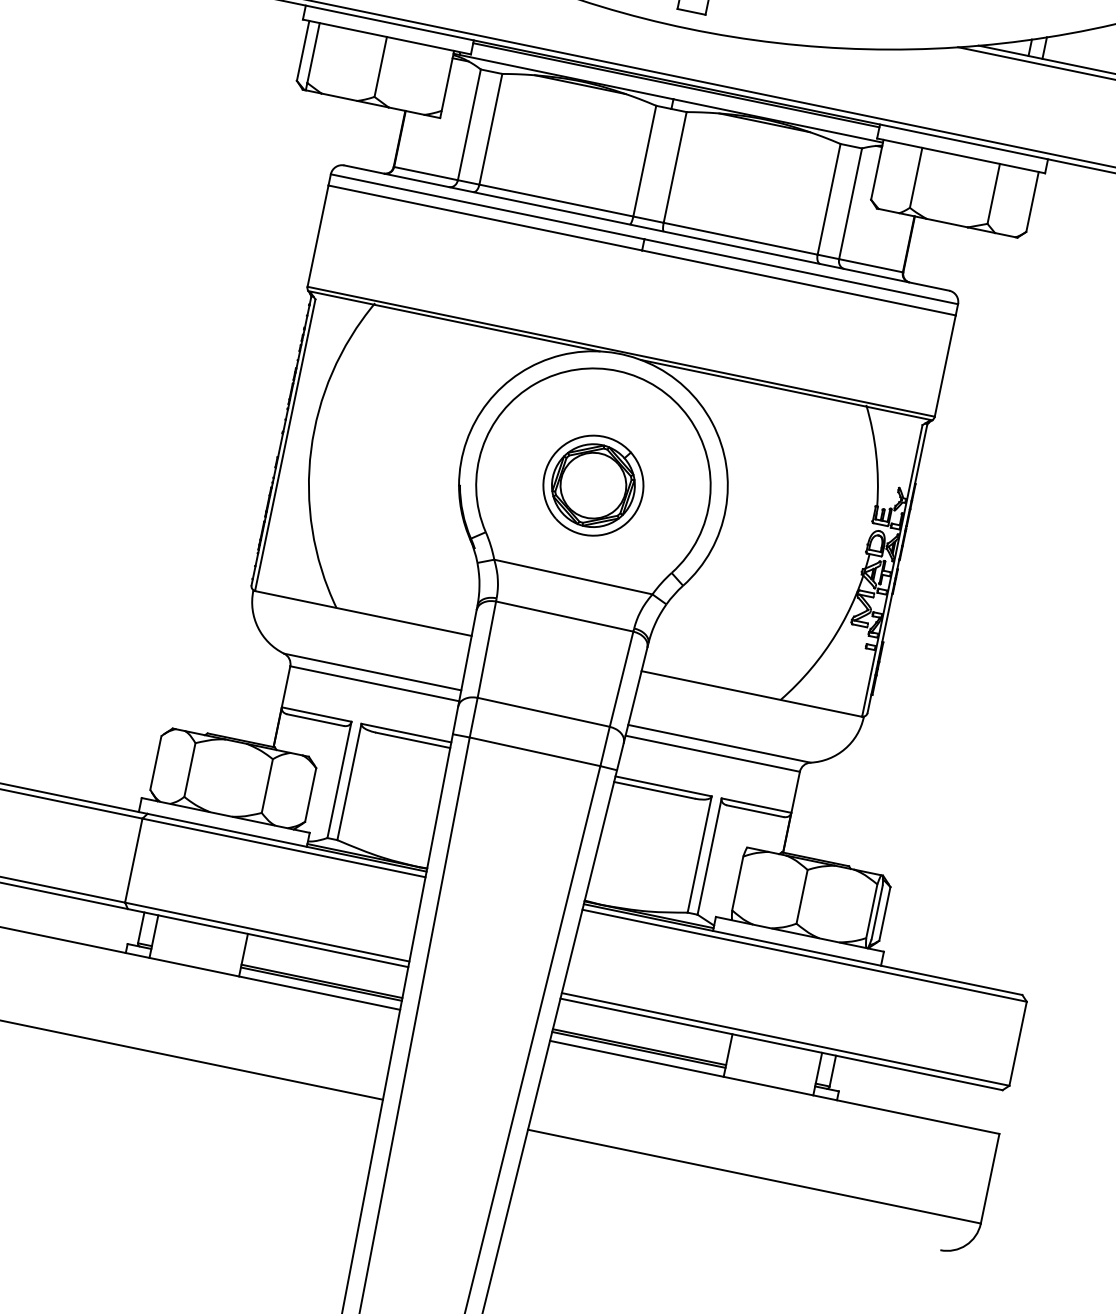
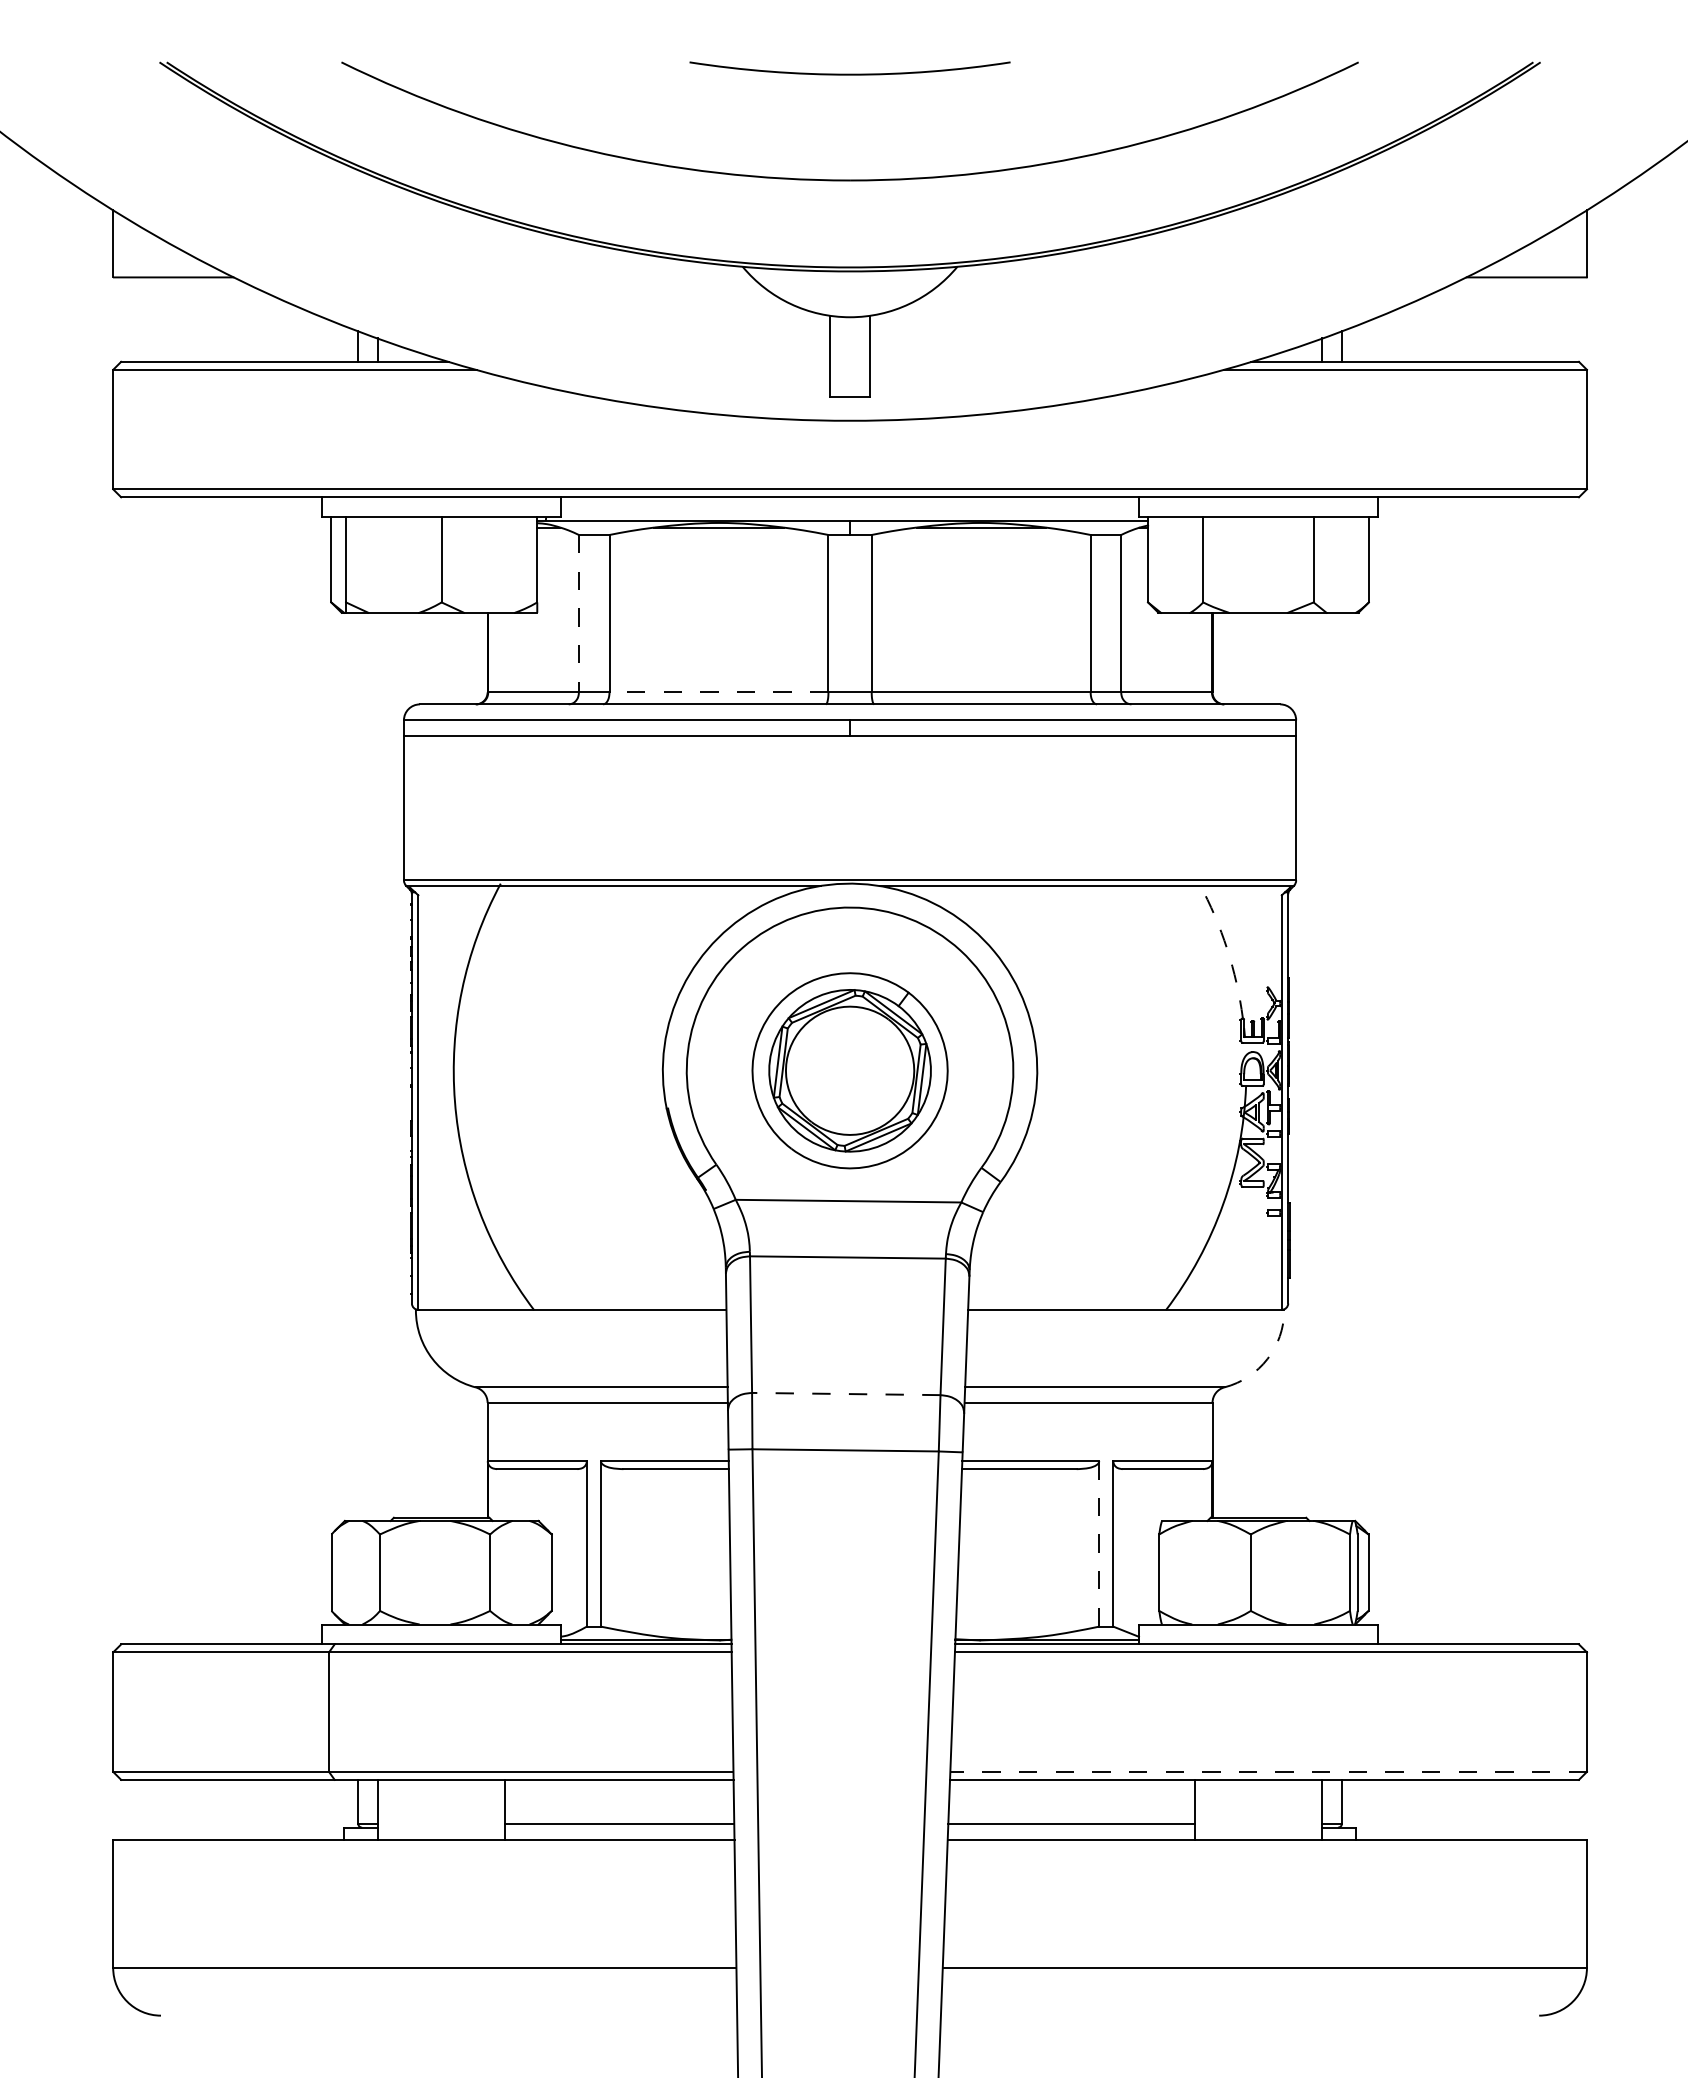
line: (675, 85) -> (849, 501), removed
line: (469, 124) -> (578, 613), solid -> dashed
line: (556, 200) -> (718, 692), solid -> dashed
arc: (876, 455) -> (1227, 949), solid -> dashed
part: (593, 485) -> (849, 1070), size x1.4
line: (543, 712) -> (845, 1394), solid -> dashed
arc: (844, 749) -> (1267, 1359), solid -> dashed
line: (699, 854) -> (1099, 1543), solid -> dashed
line: (321, 984) -> (619, 1827), removed
line: (785, 1039) -> (1268, 1771), solid -> dashed
line: (638, 1049) -> (1071, 1827), removed

